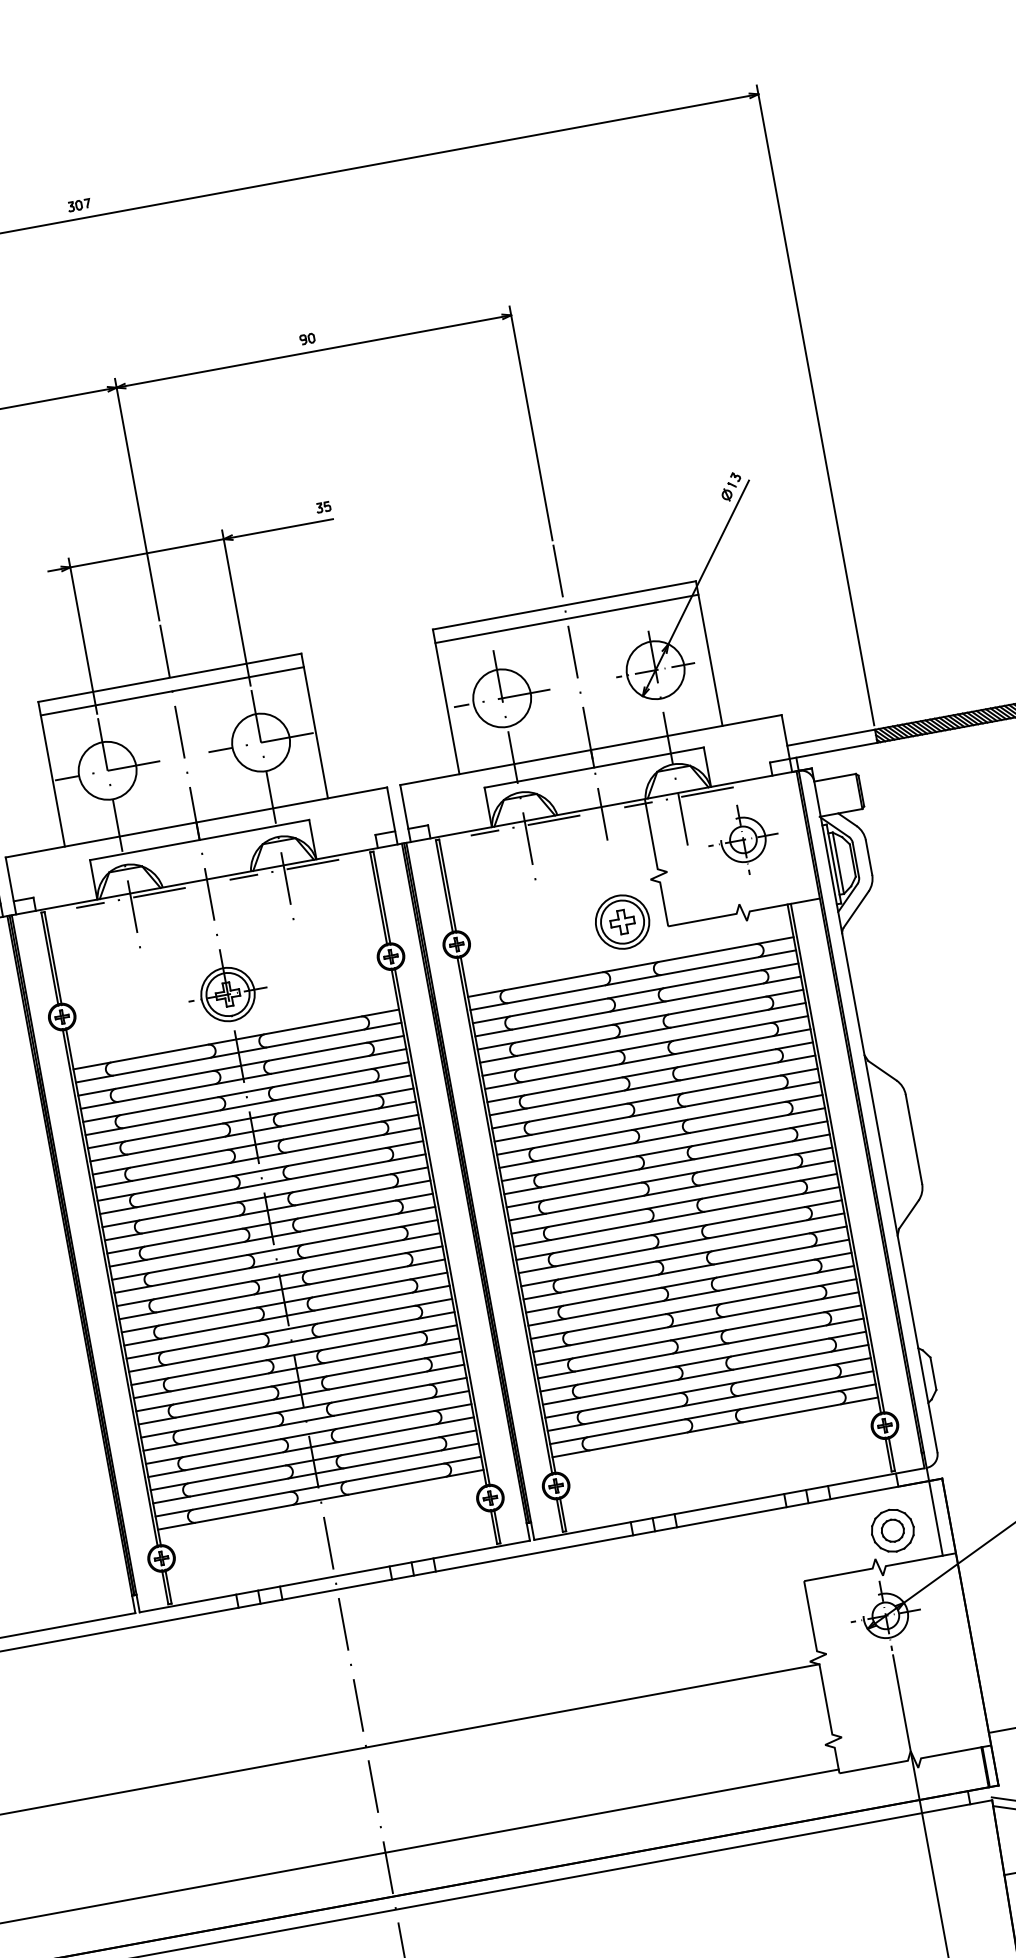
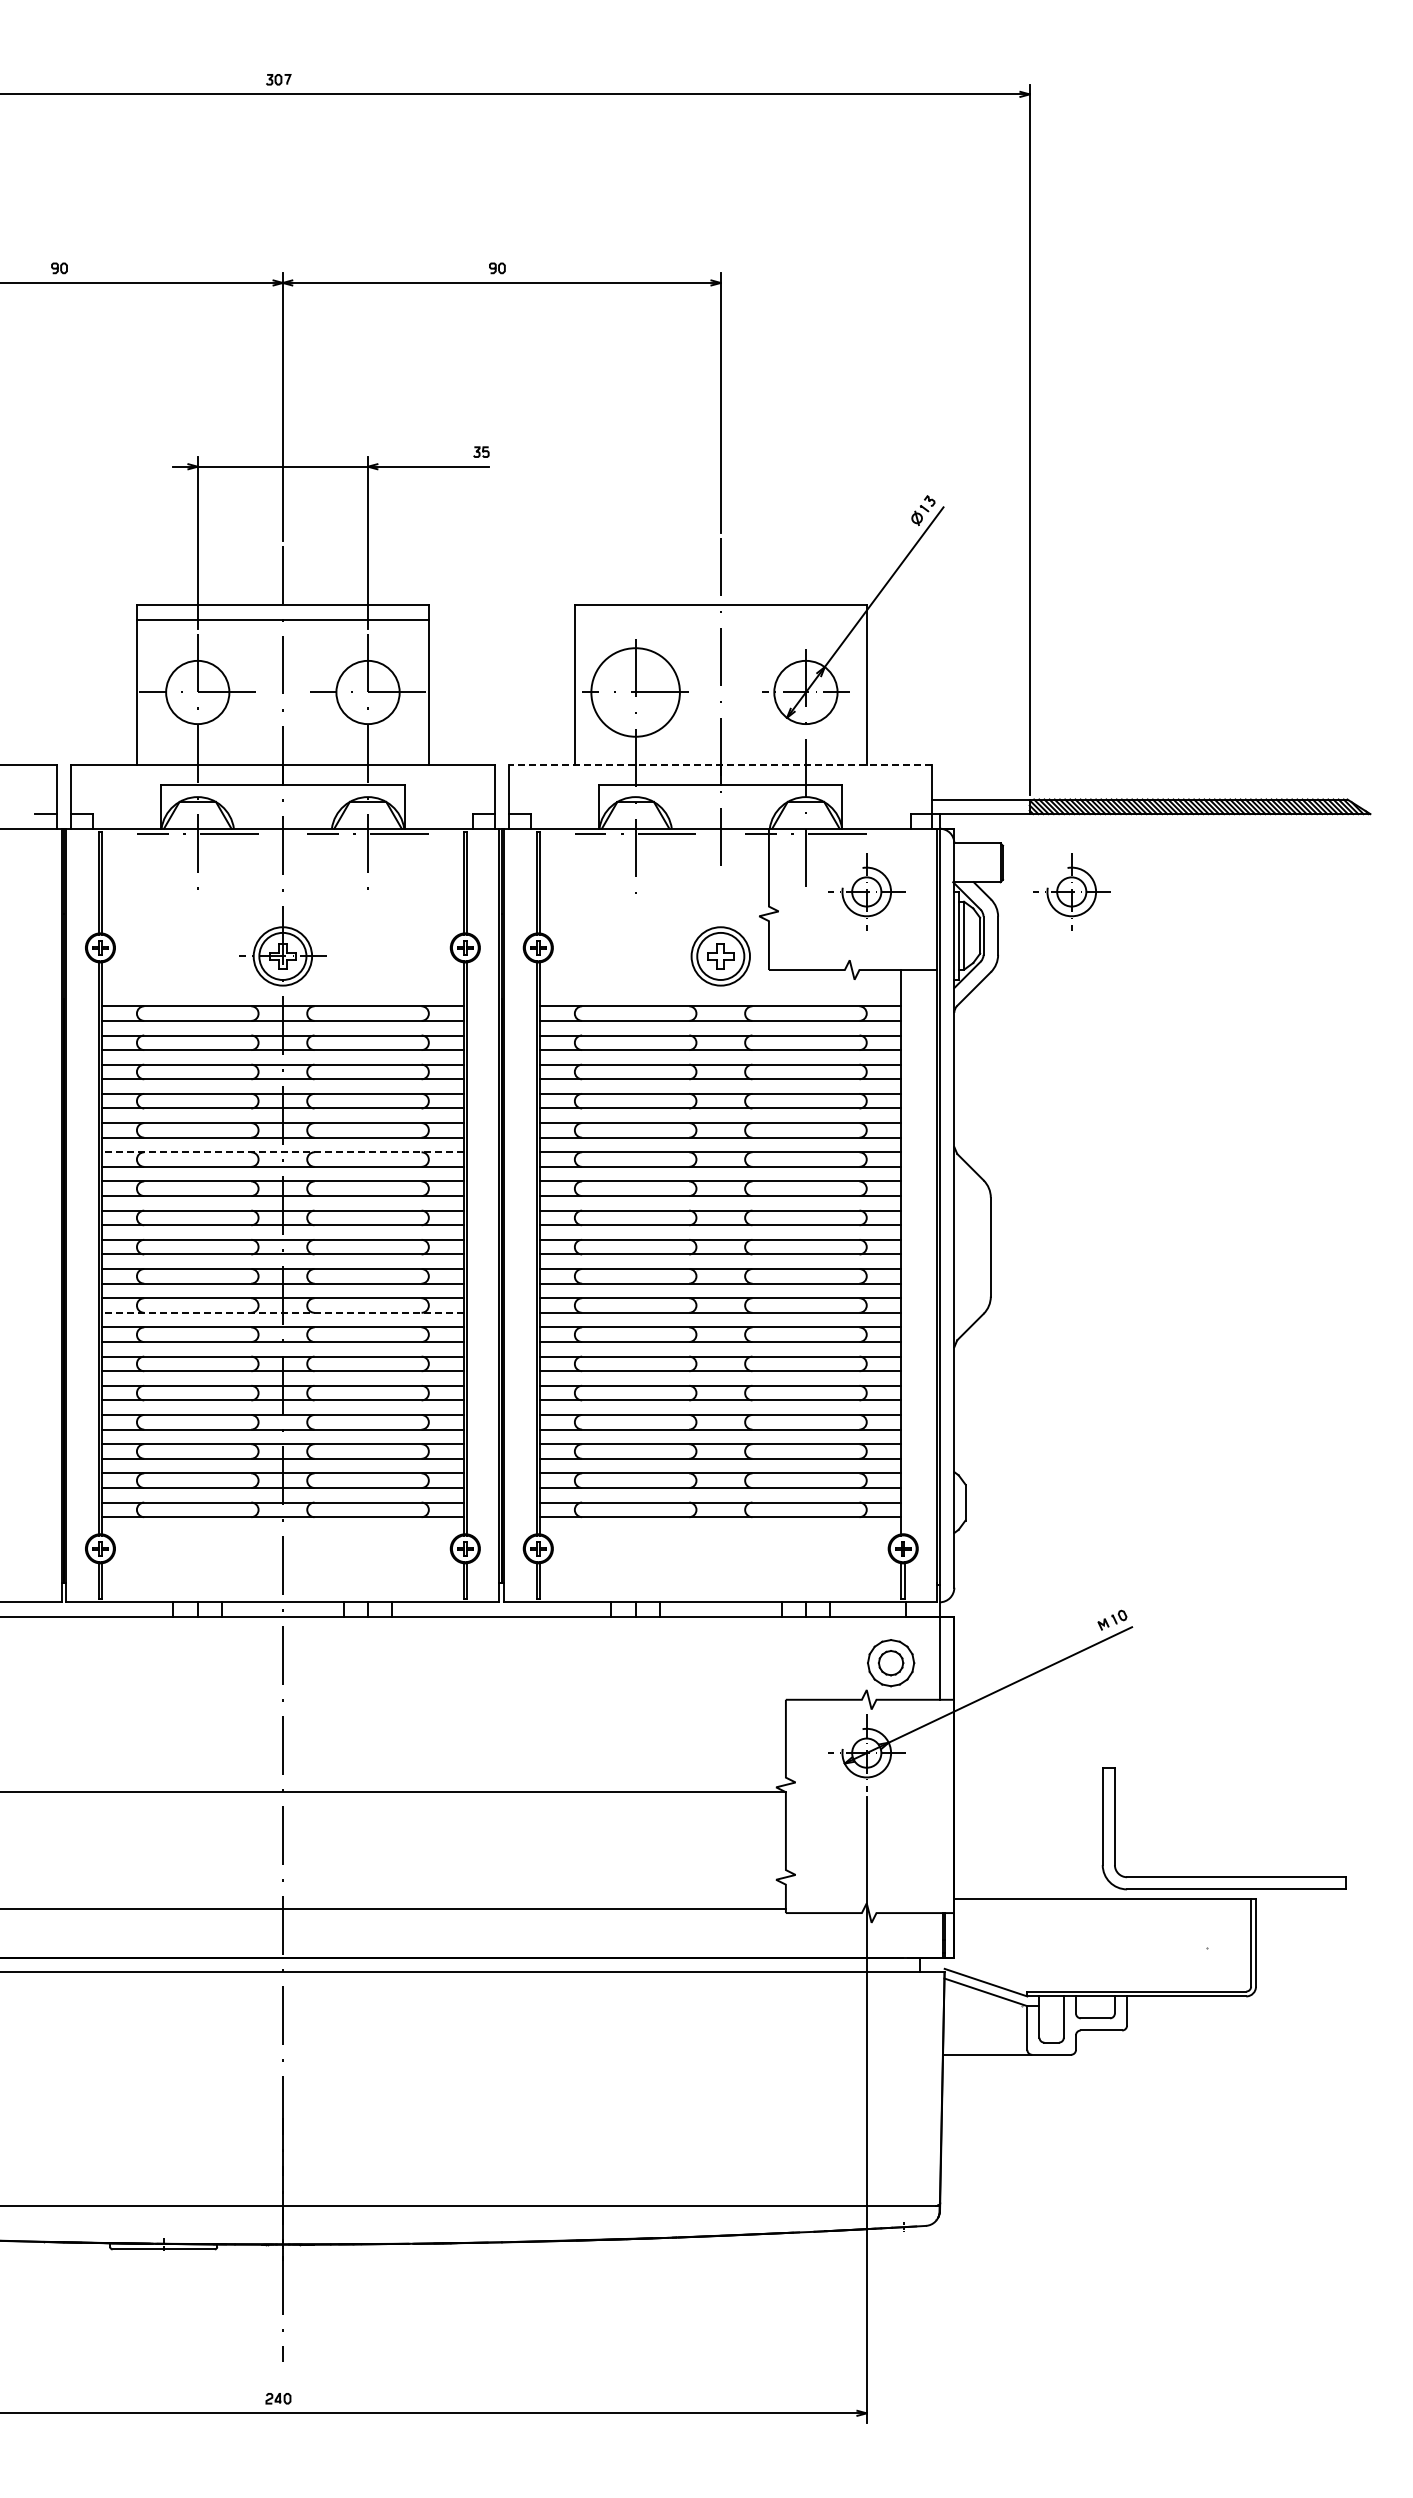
line: (566, 618) -> (720, 619), removed
circle: (502, 698) -> (635, 692), size x1.4
line: (590, 750) -> (720, 765), solid -> dashed
part: (927, 805) -> (1071, 891), added
line: (837, 1158) -> (905, 1252), removed
line: (260, 1171) -> (282, 1152), solid -> dashed
line: (286, 1315) -> (282, 1312), solid -> dashed

